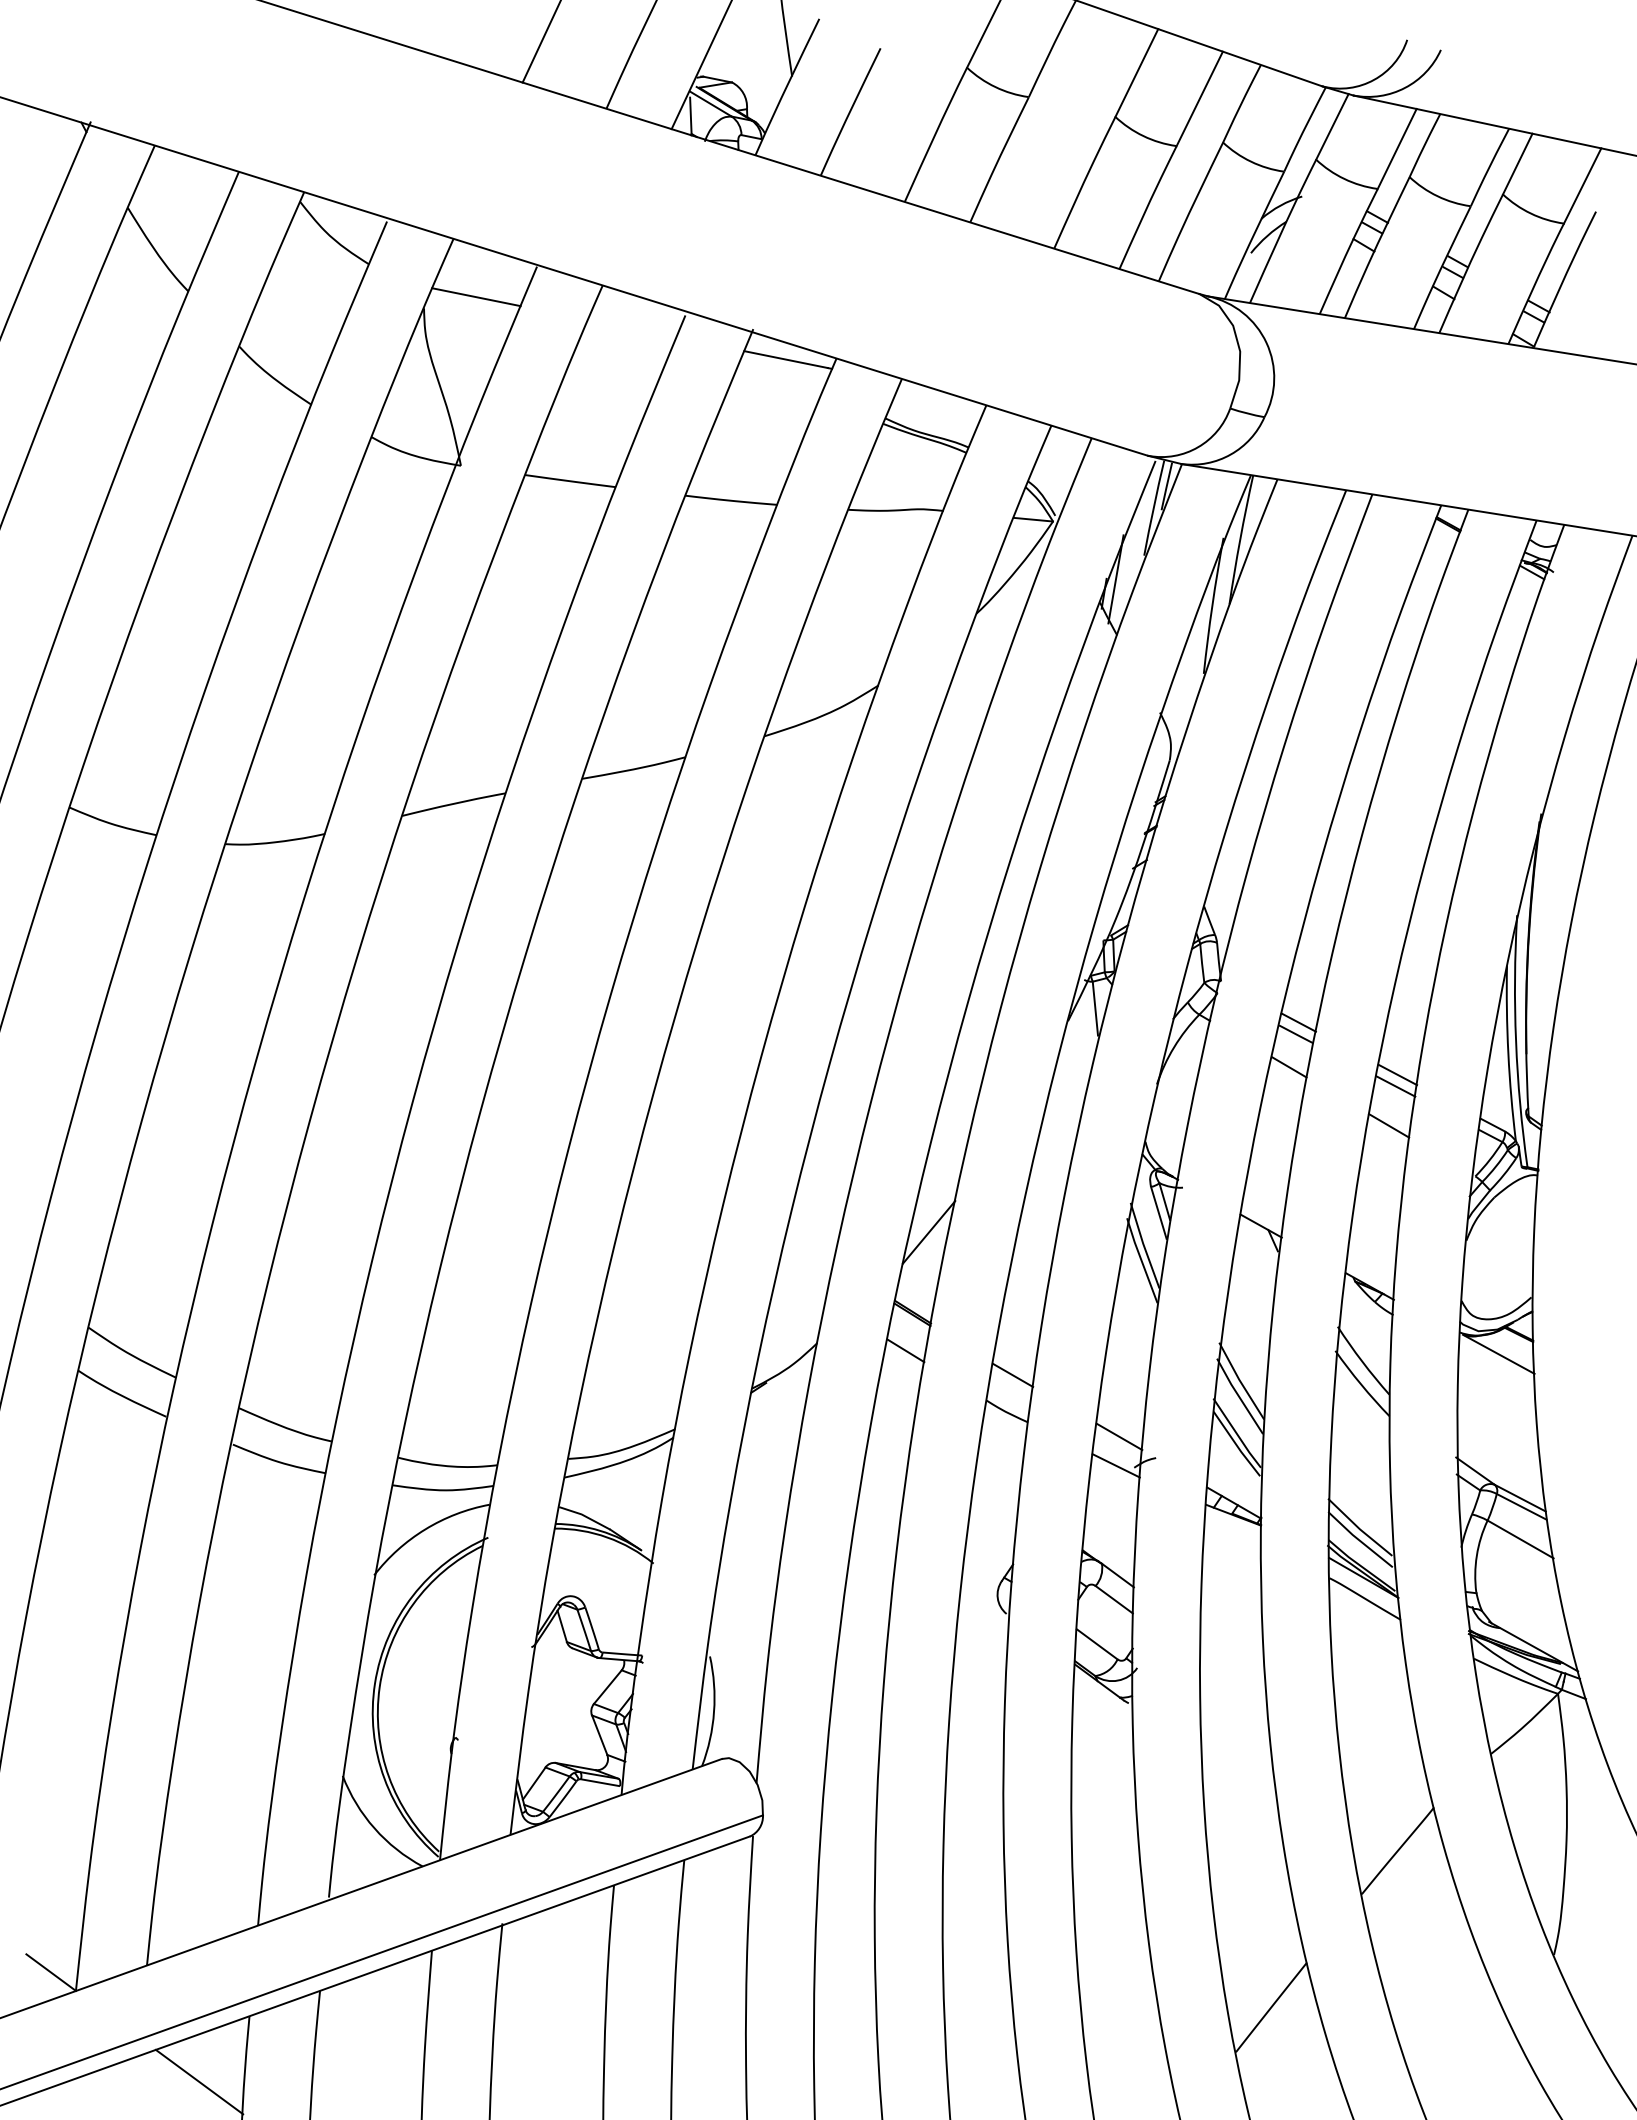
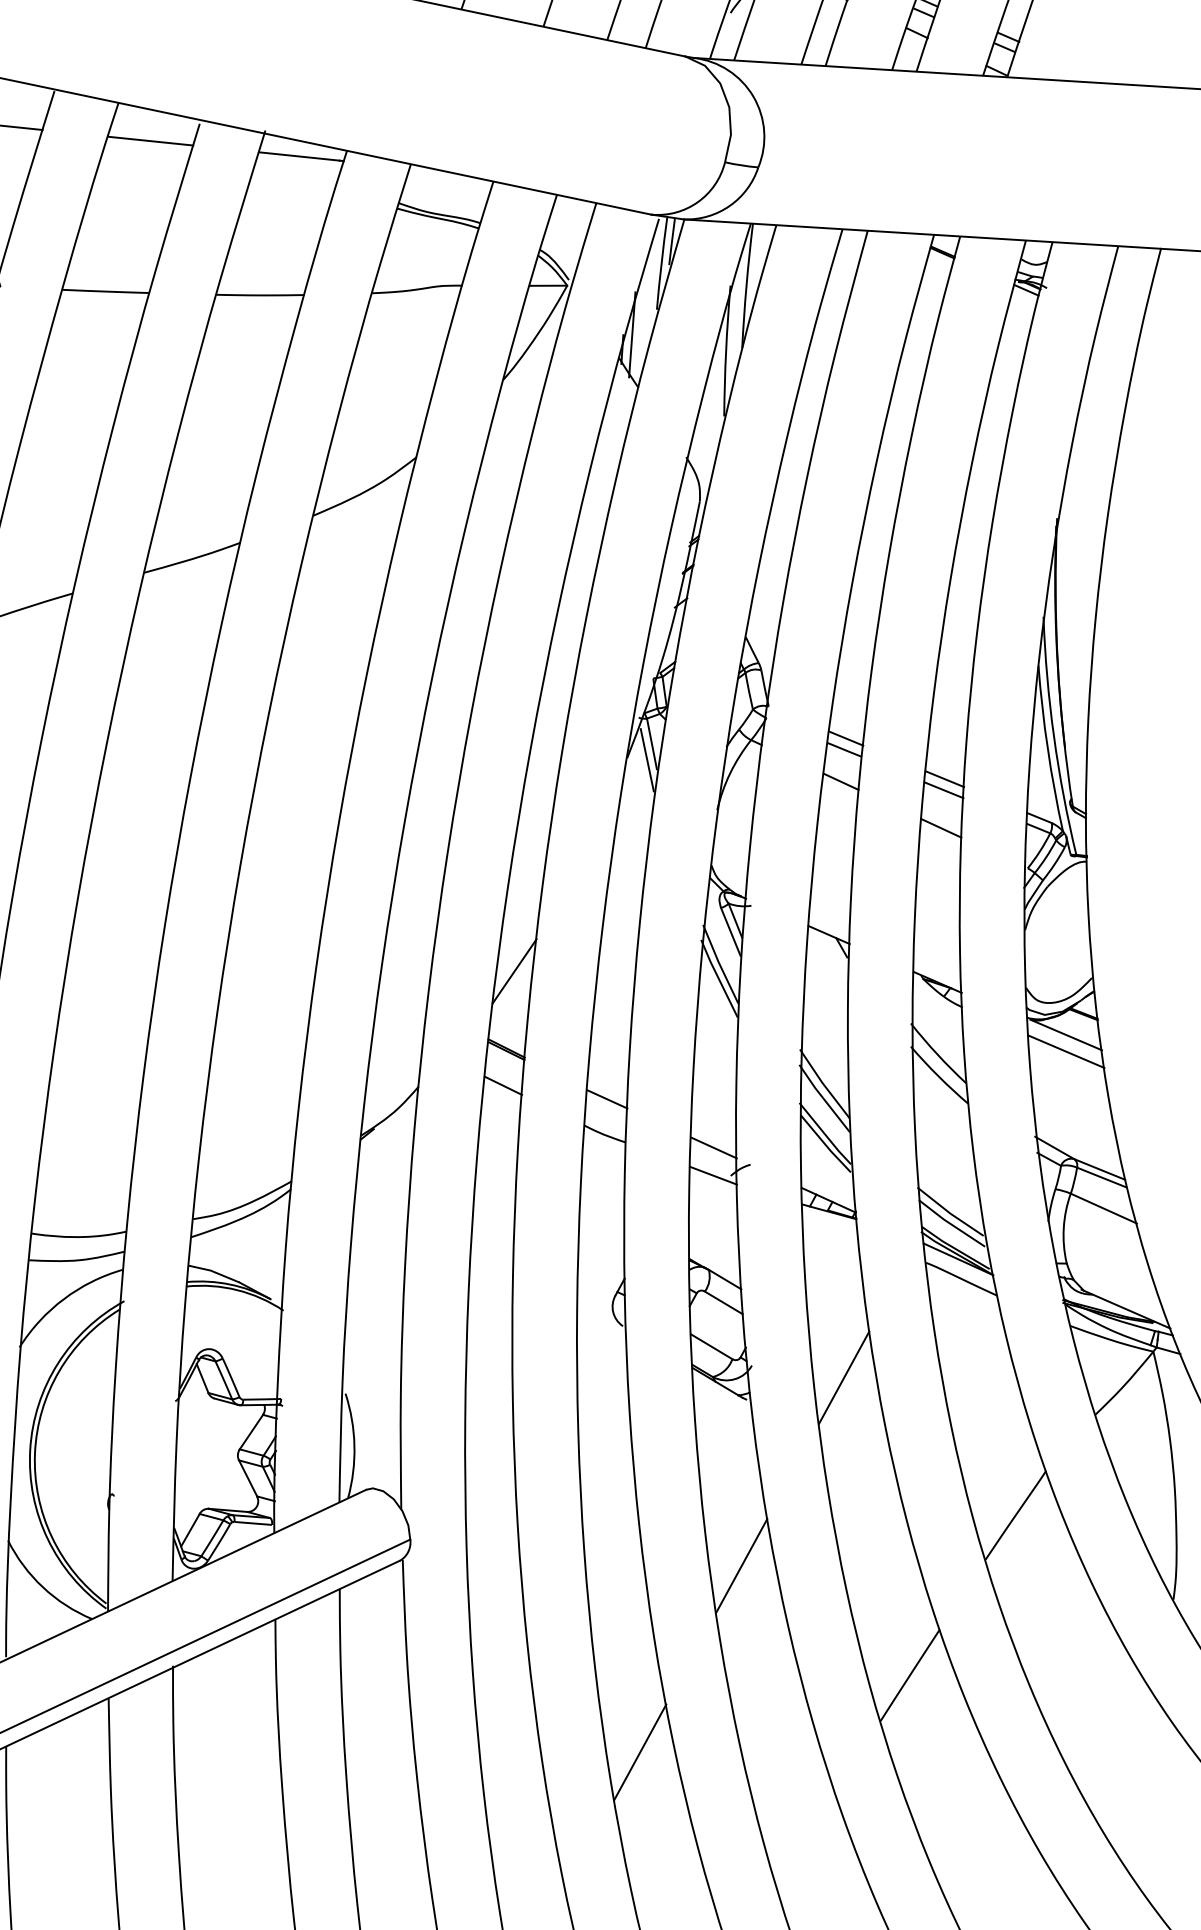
line: (632, 328) -> (150, 141), added
line: (1088, 1025) -> (646, 760), added
line: (1497, 1371) -> (1066, 1051), added
line: (1232, 1689) -> (844, 1377), added
line: (1106, 1875) -> (741, 1565), added
line: (981, 2060) -> (639, 1752), added

